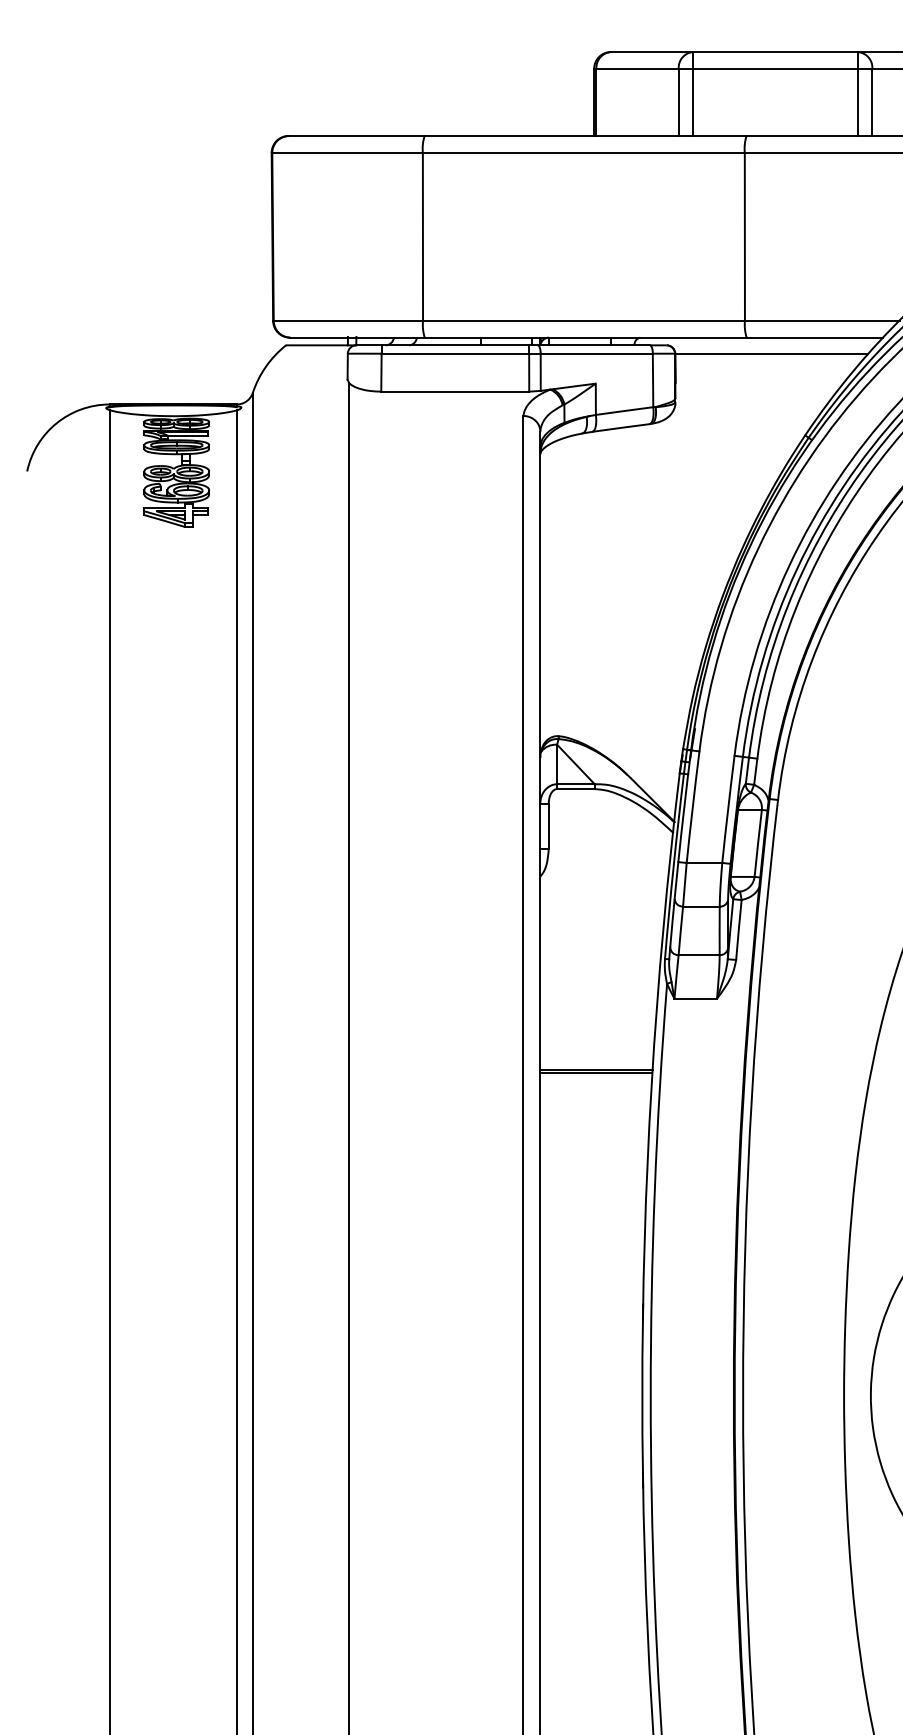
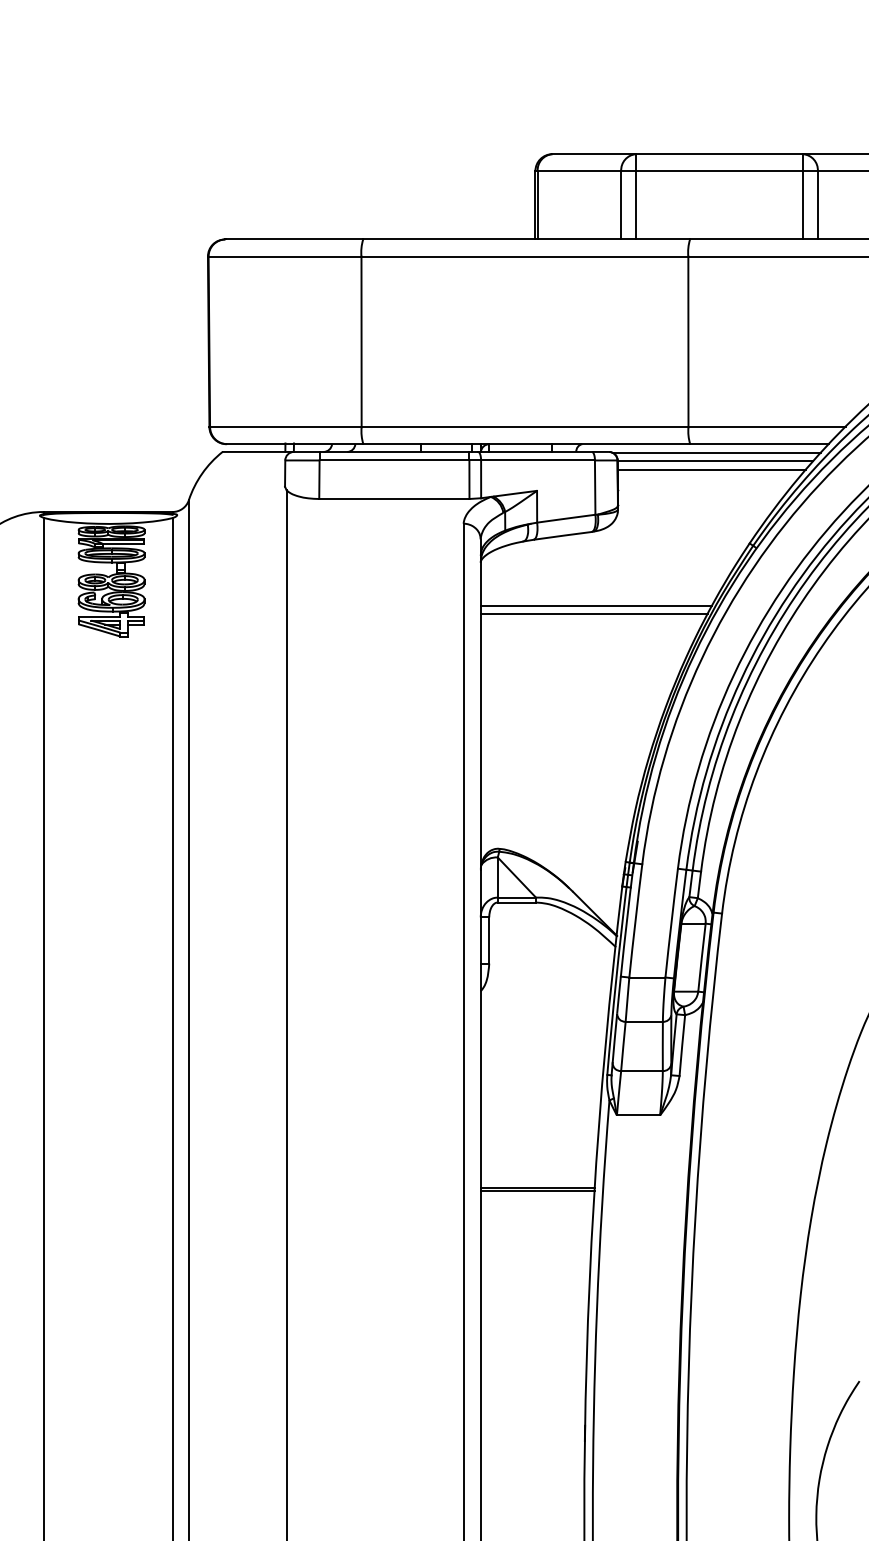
line: (772, 346) -> (716, 453), added
line: (767, 362) -> (711, 469), added
line: (654, 496) -> (596, 605), added
line: (652, 504) -> (594, 613), added

